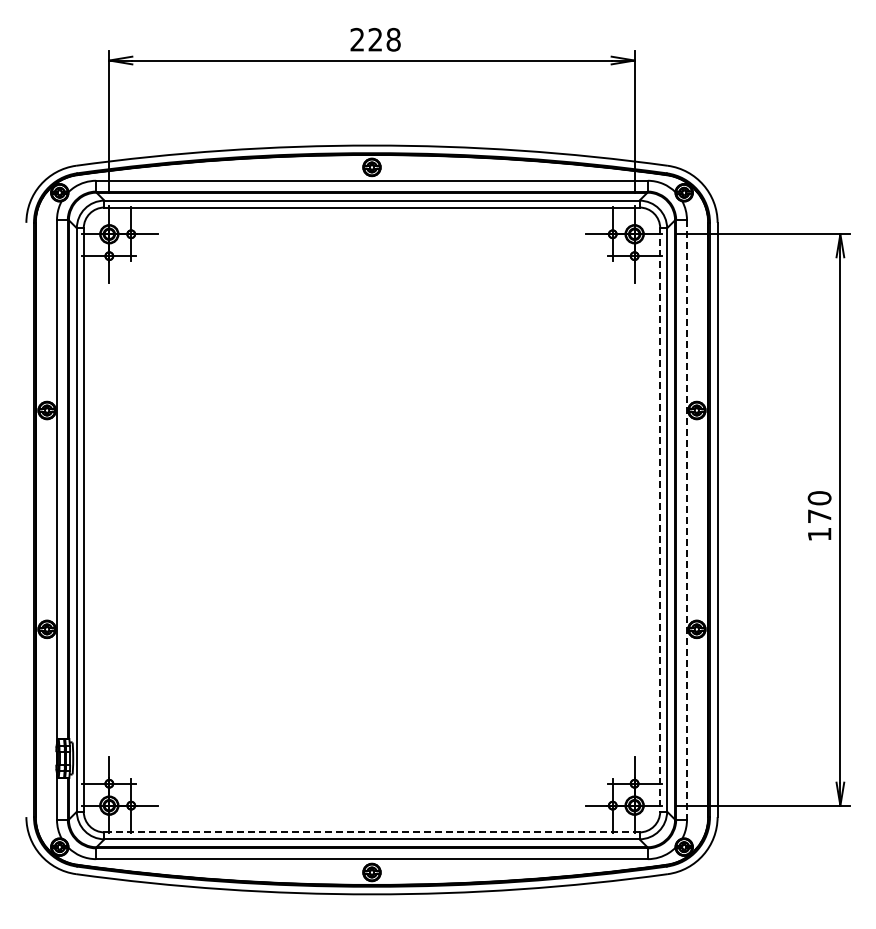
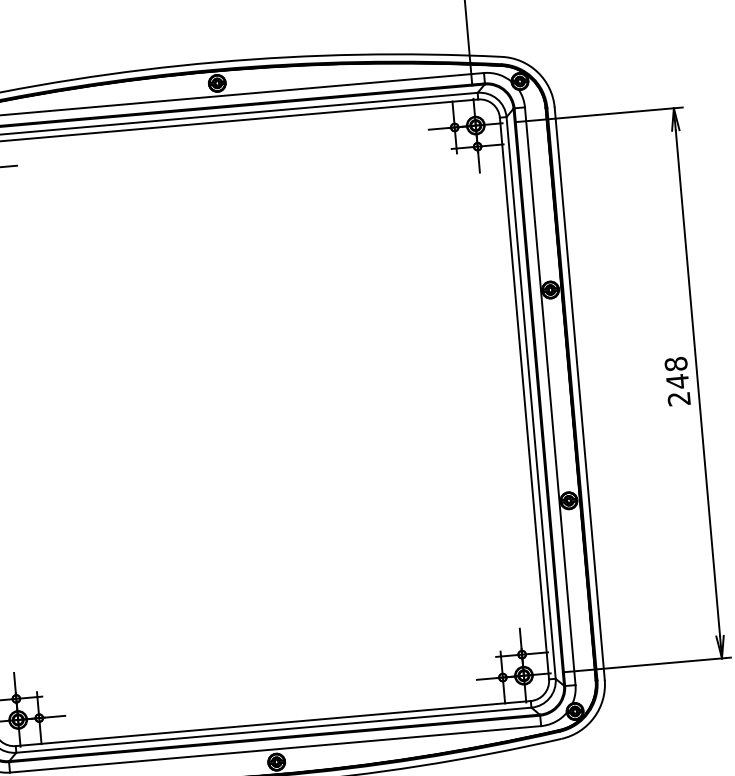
text: (819, 516) -> (677, 381), 170 -> 248
line: (660, 519) -> (524, 398), dashed -> solid
line: (686, 520) -> (549, 396), dashed -> solid
line: (372, 832) -> (273, 723), dashed -> solid

